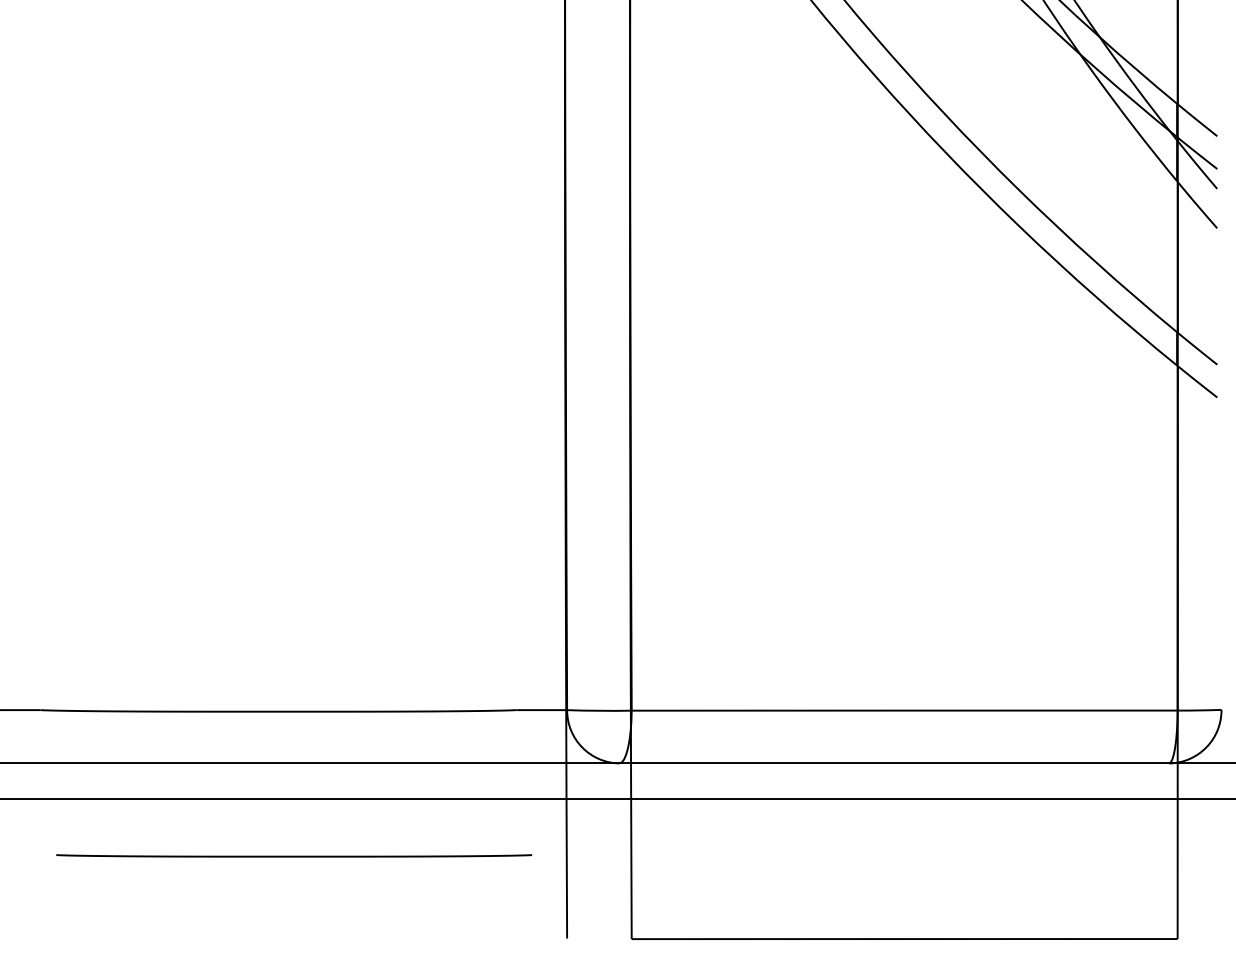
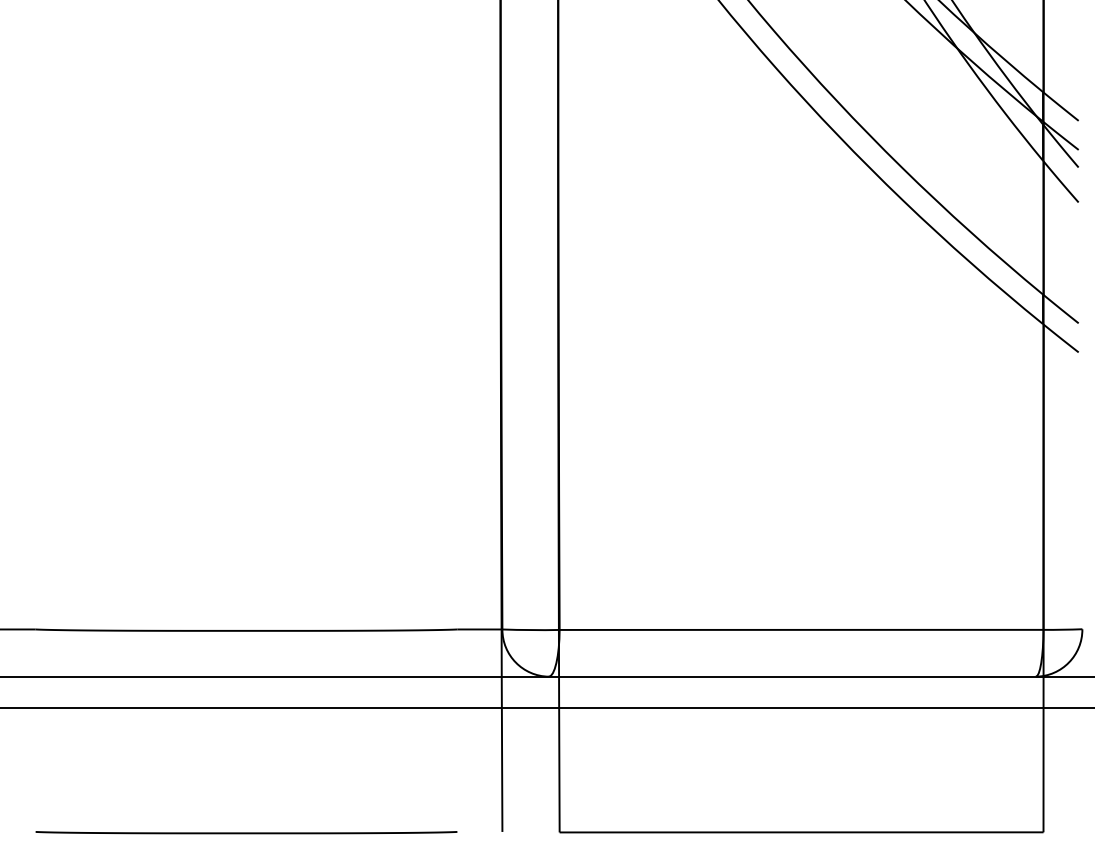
line: (294, 855) -> (246, 832), moved

